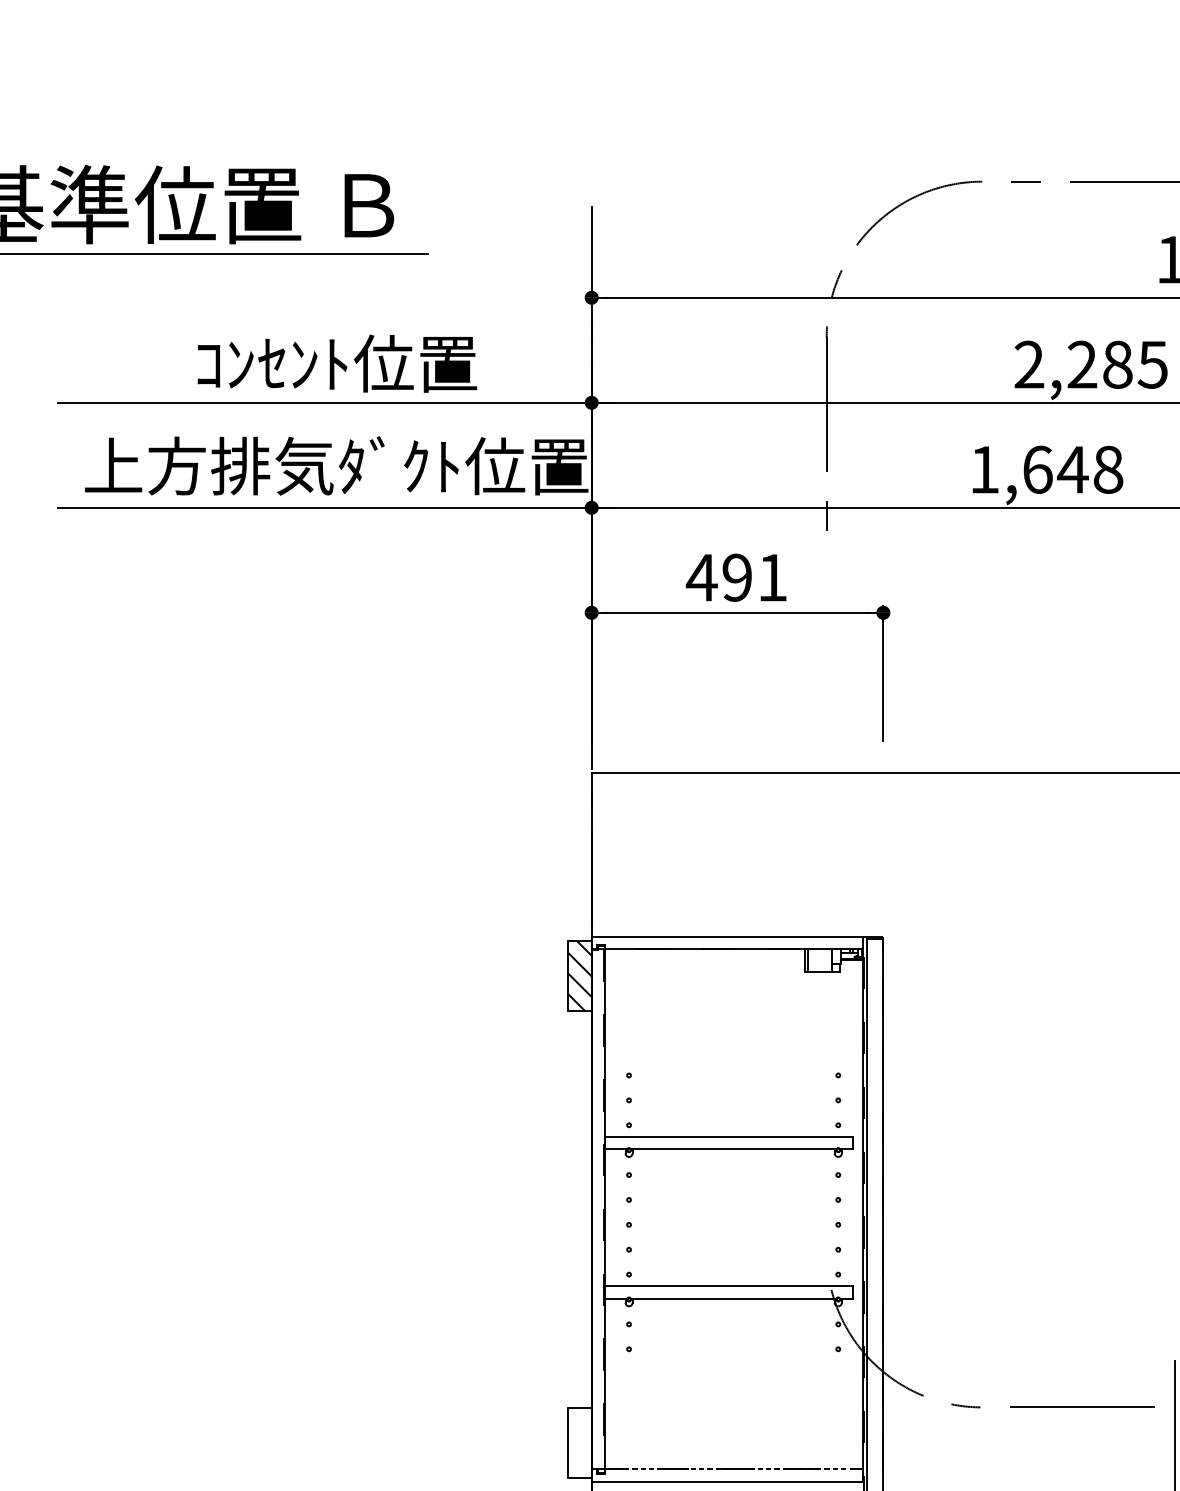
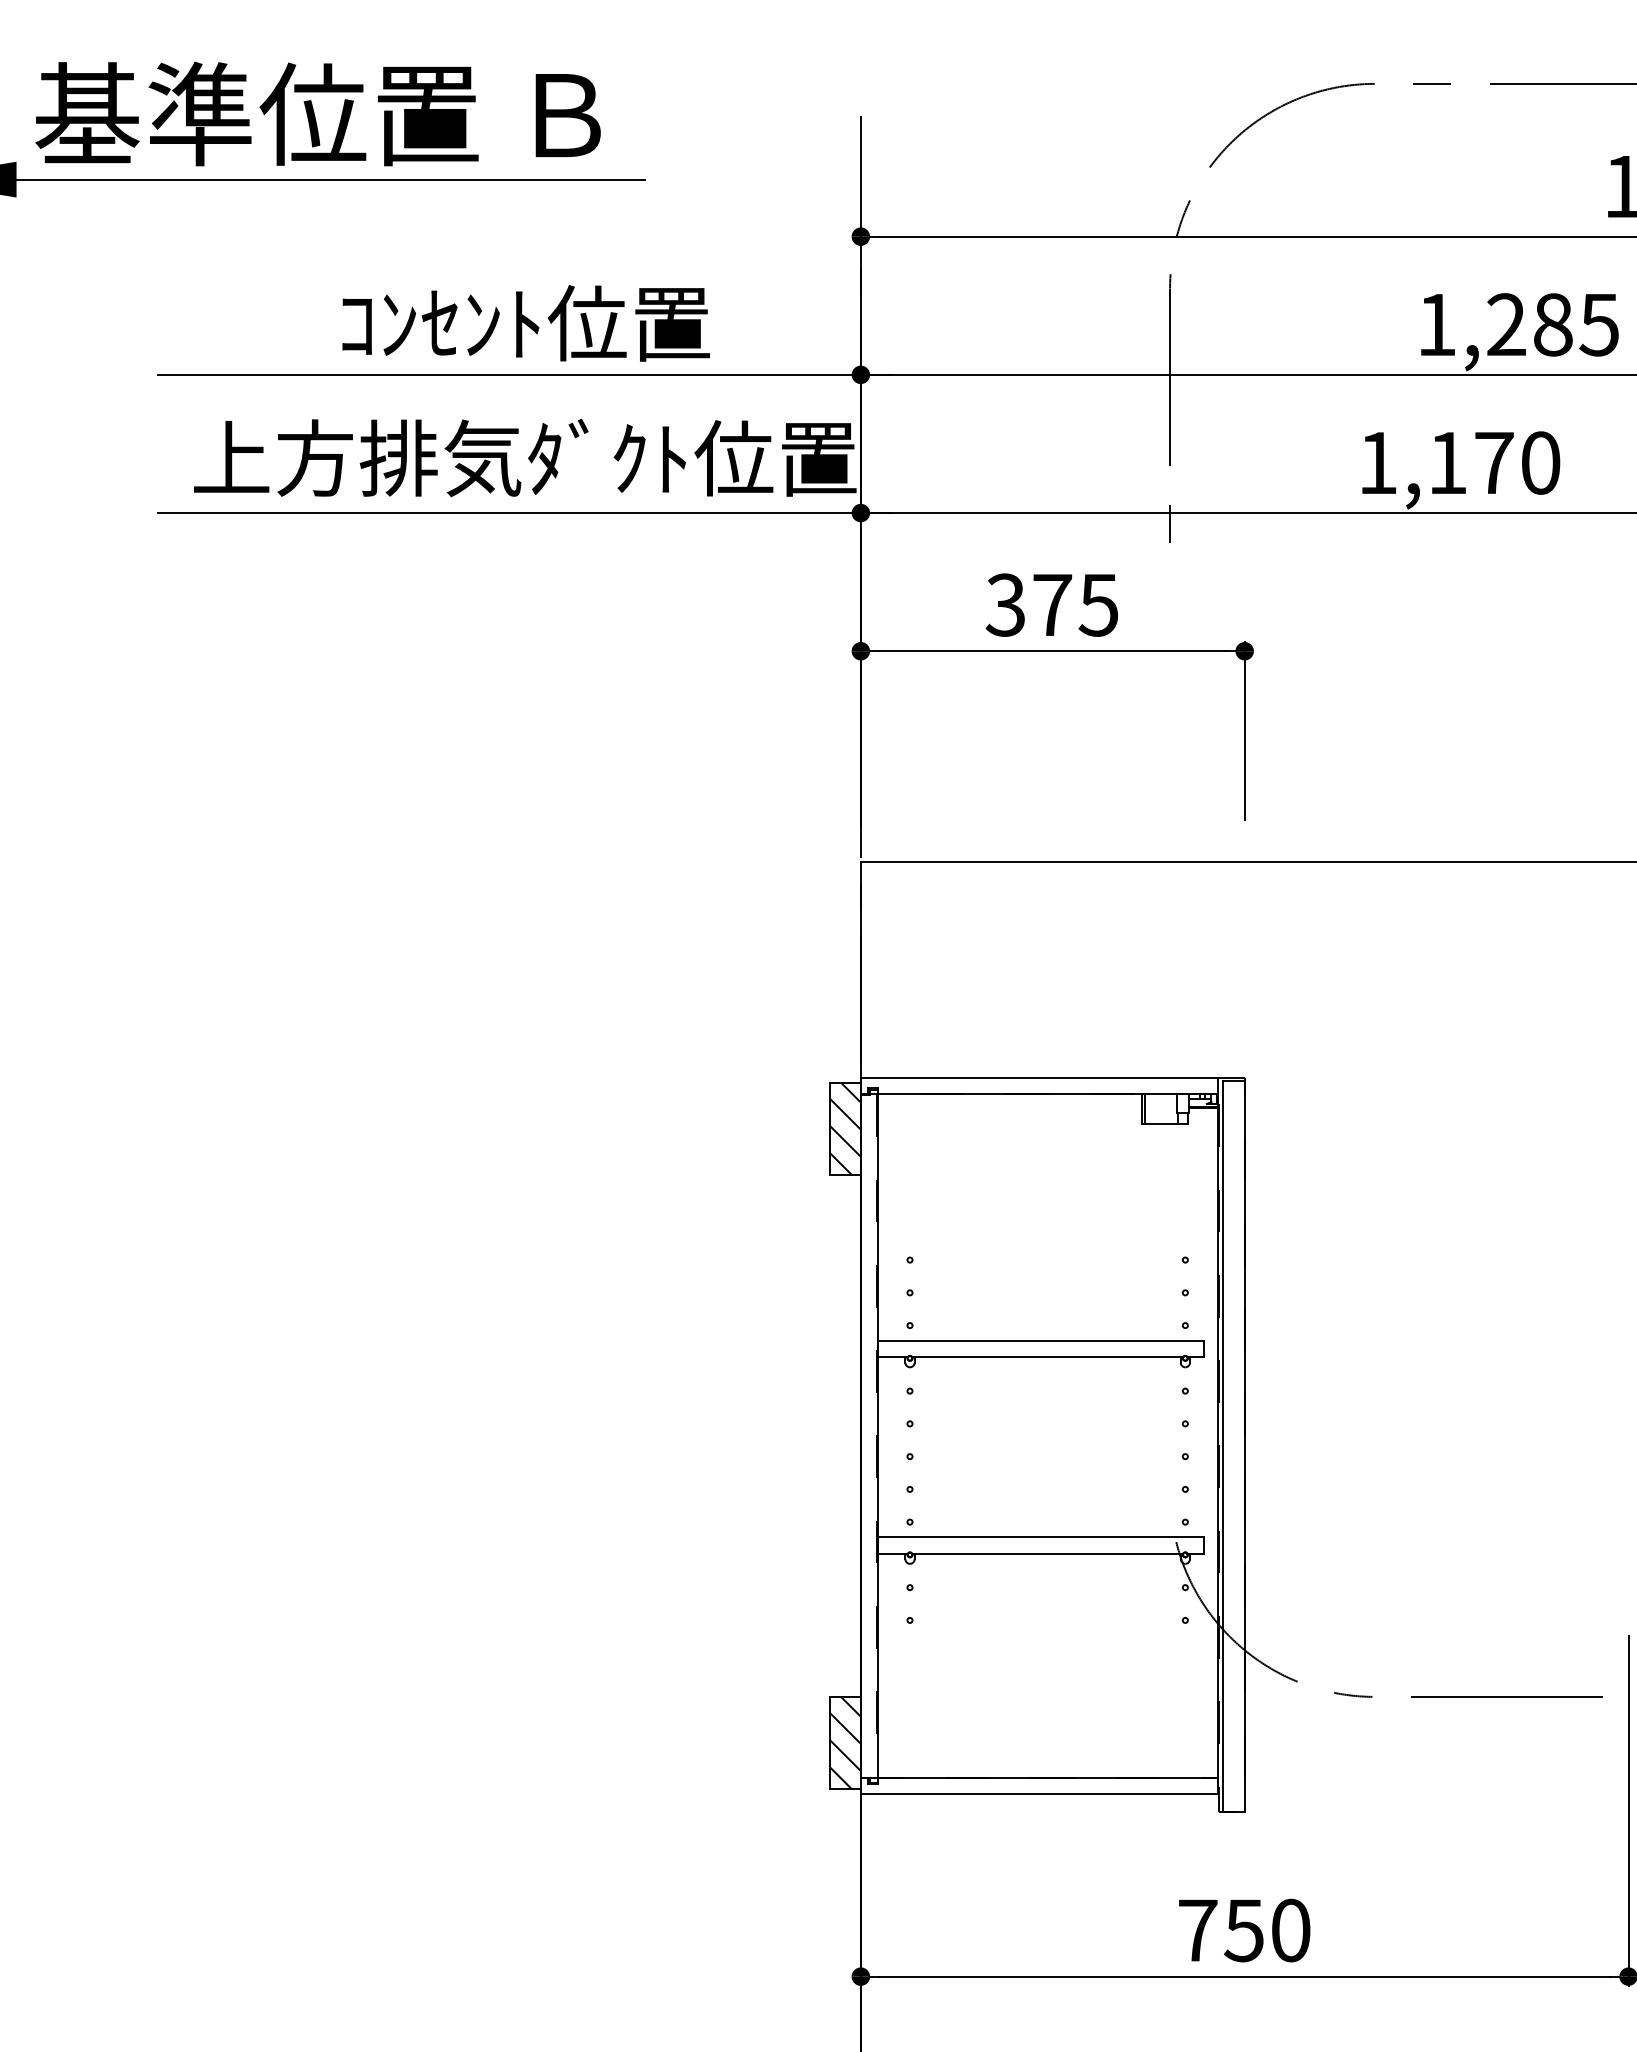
text: (1029, 364) -> (1436, 324), 2,285 -> 1,285
text: (1073, 469) -> (1494, 462), 1,648 -> 1,170
text: (735, 577) -> (1050, 604), 491 -> 375
hatch: (580, 1442) -> (845, 1743), added
line: (733, 1469) -> (1047, 1778), dashed -> solid

